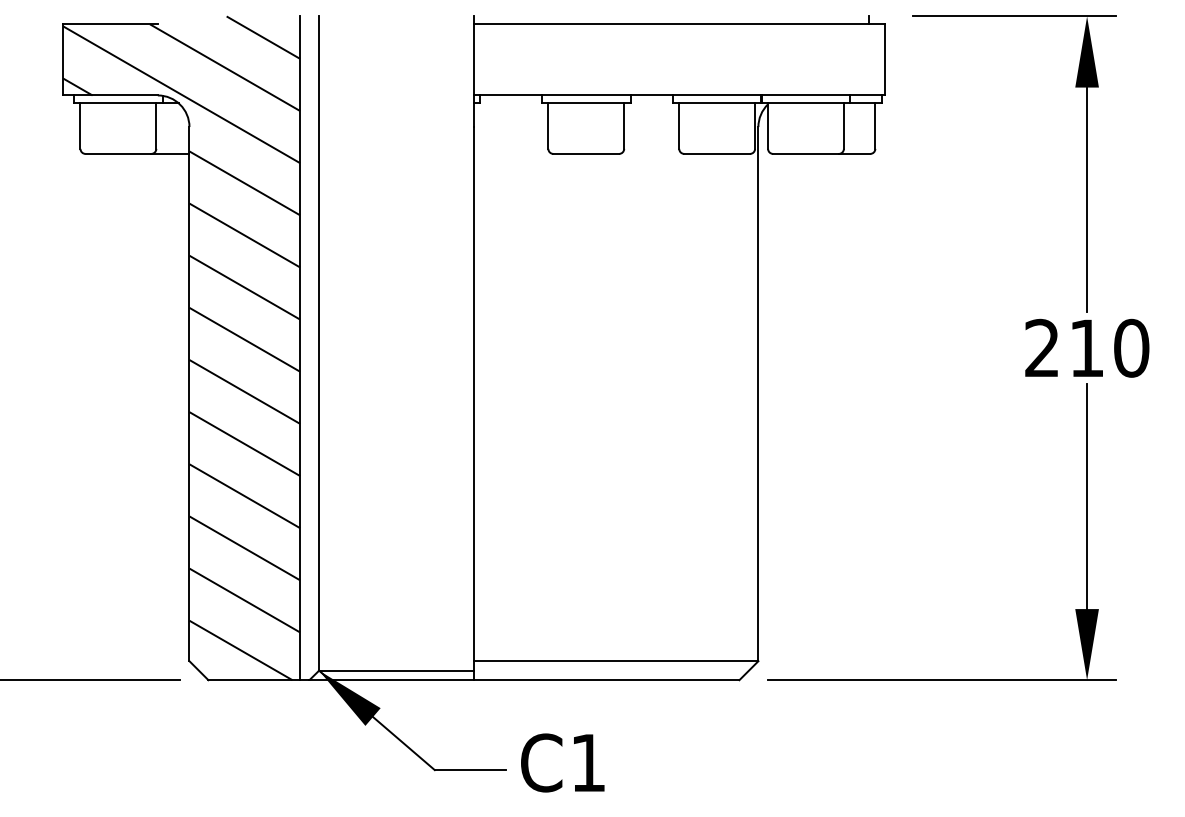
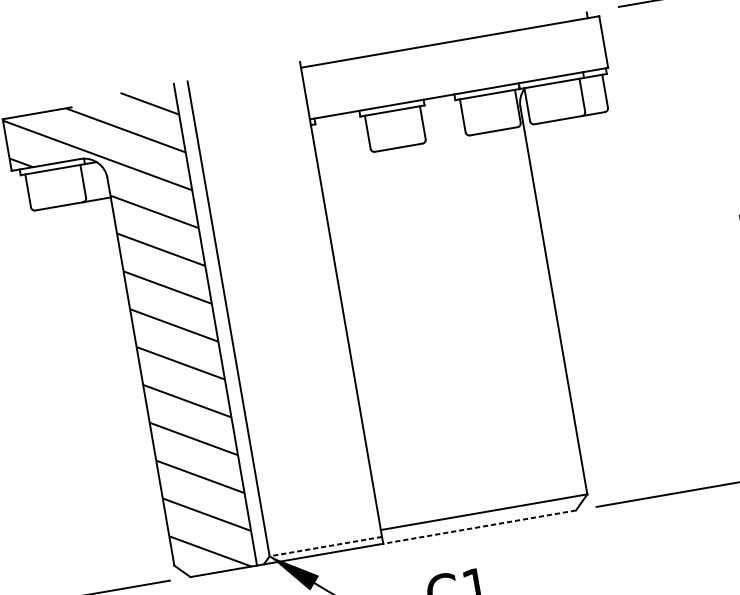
line: (396, 670) -> (325, 546), solid -> dashed
line: (606, 680) -> (479, 527), solid -> dashed

